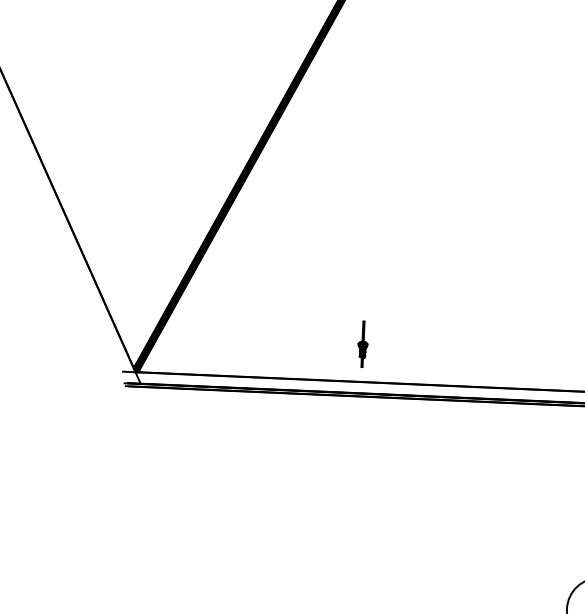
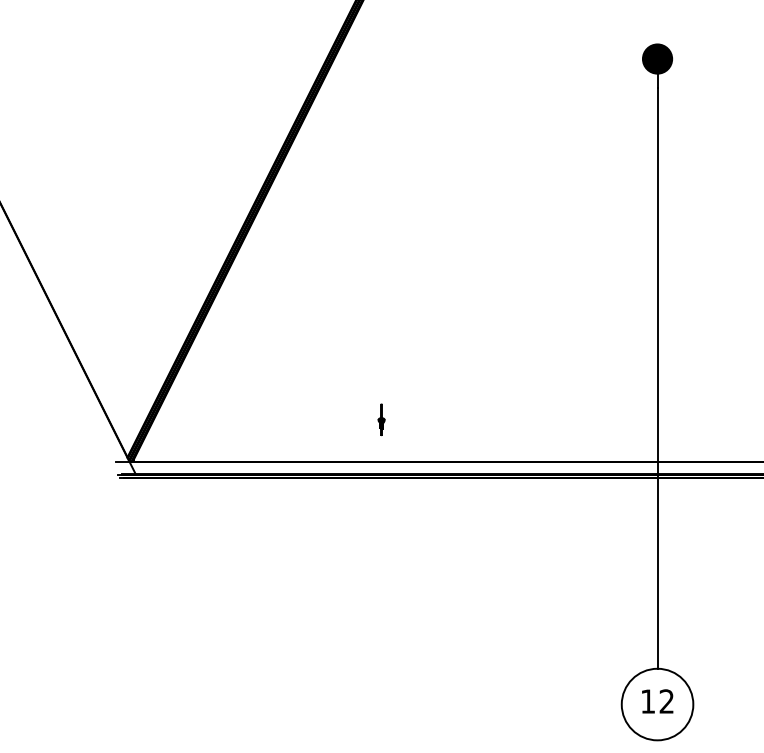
part: (362, 344) -> (381, 419), size x0.6

